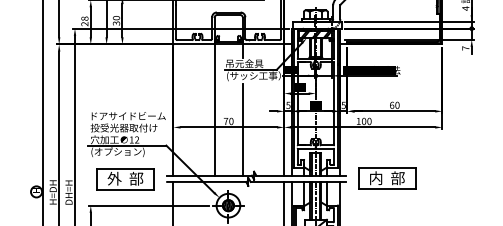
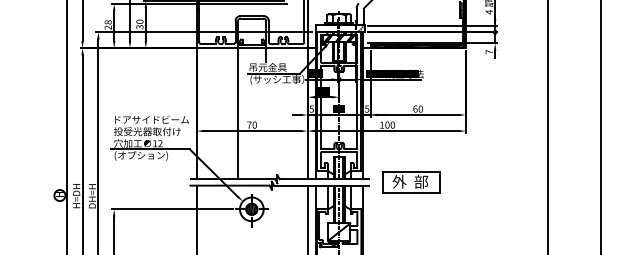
line: (243, 129) -> (266, 133), removed
text: (376, 177) -> (399, 181), 内  部 -> 外  部
part: (125, 178) -> (148, 182), removed

